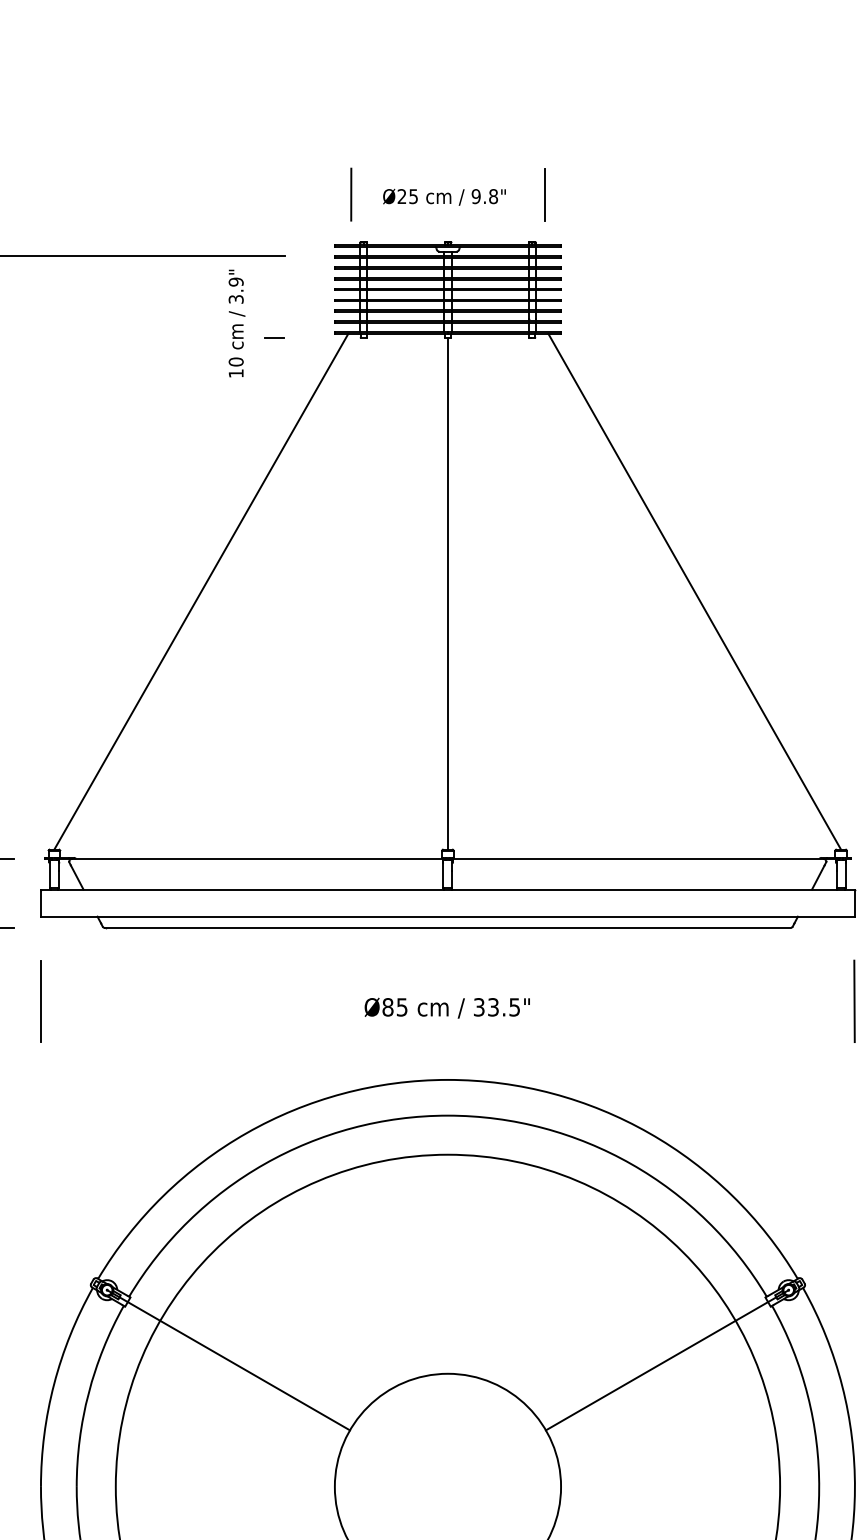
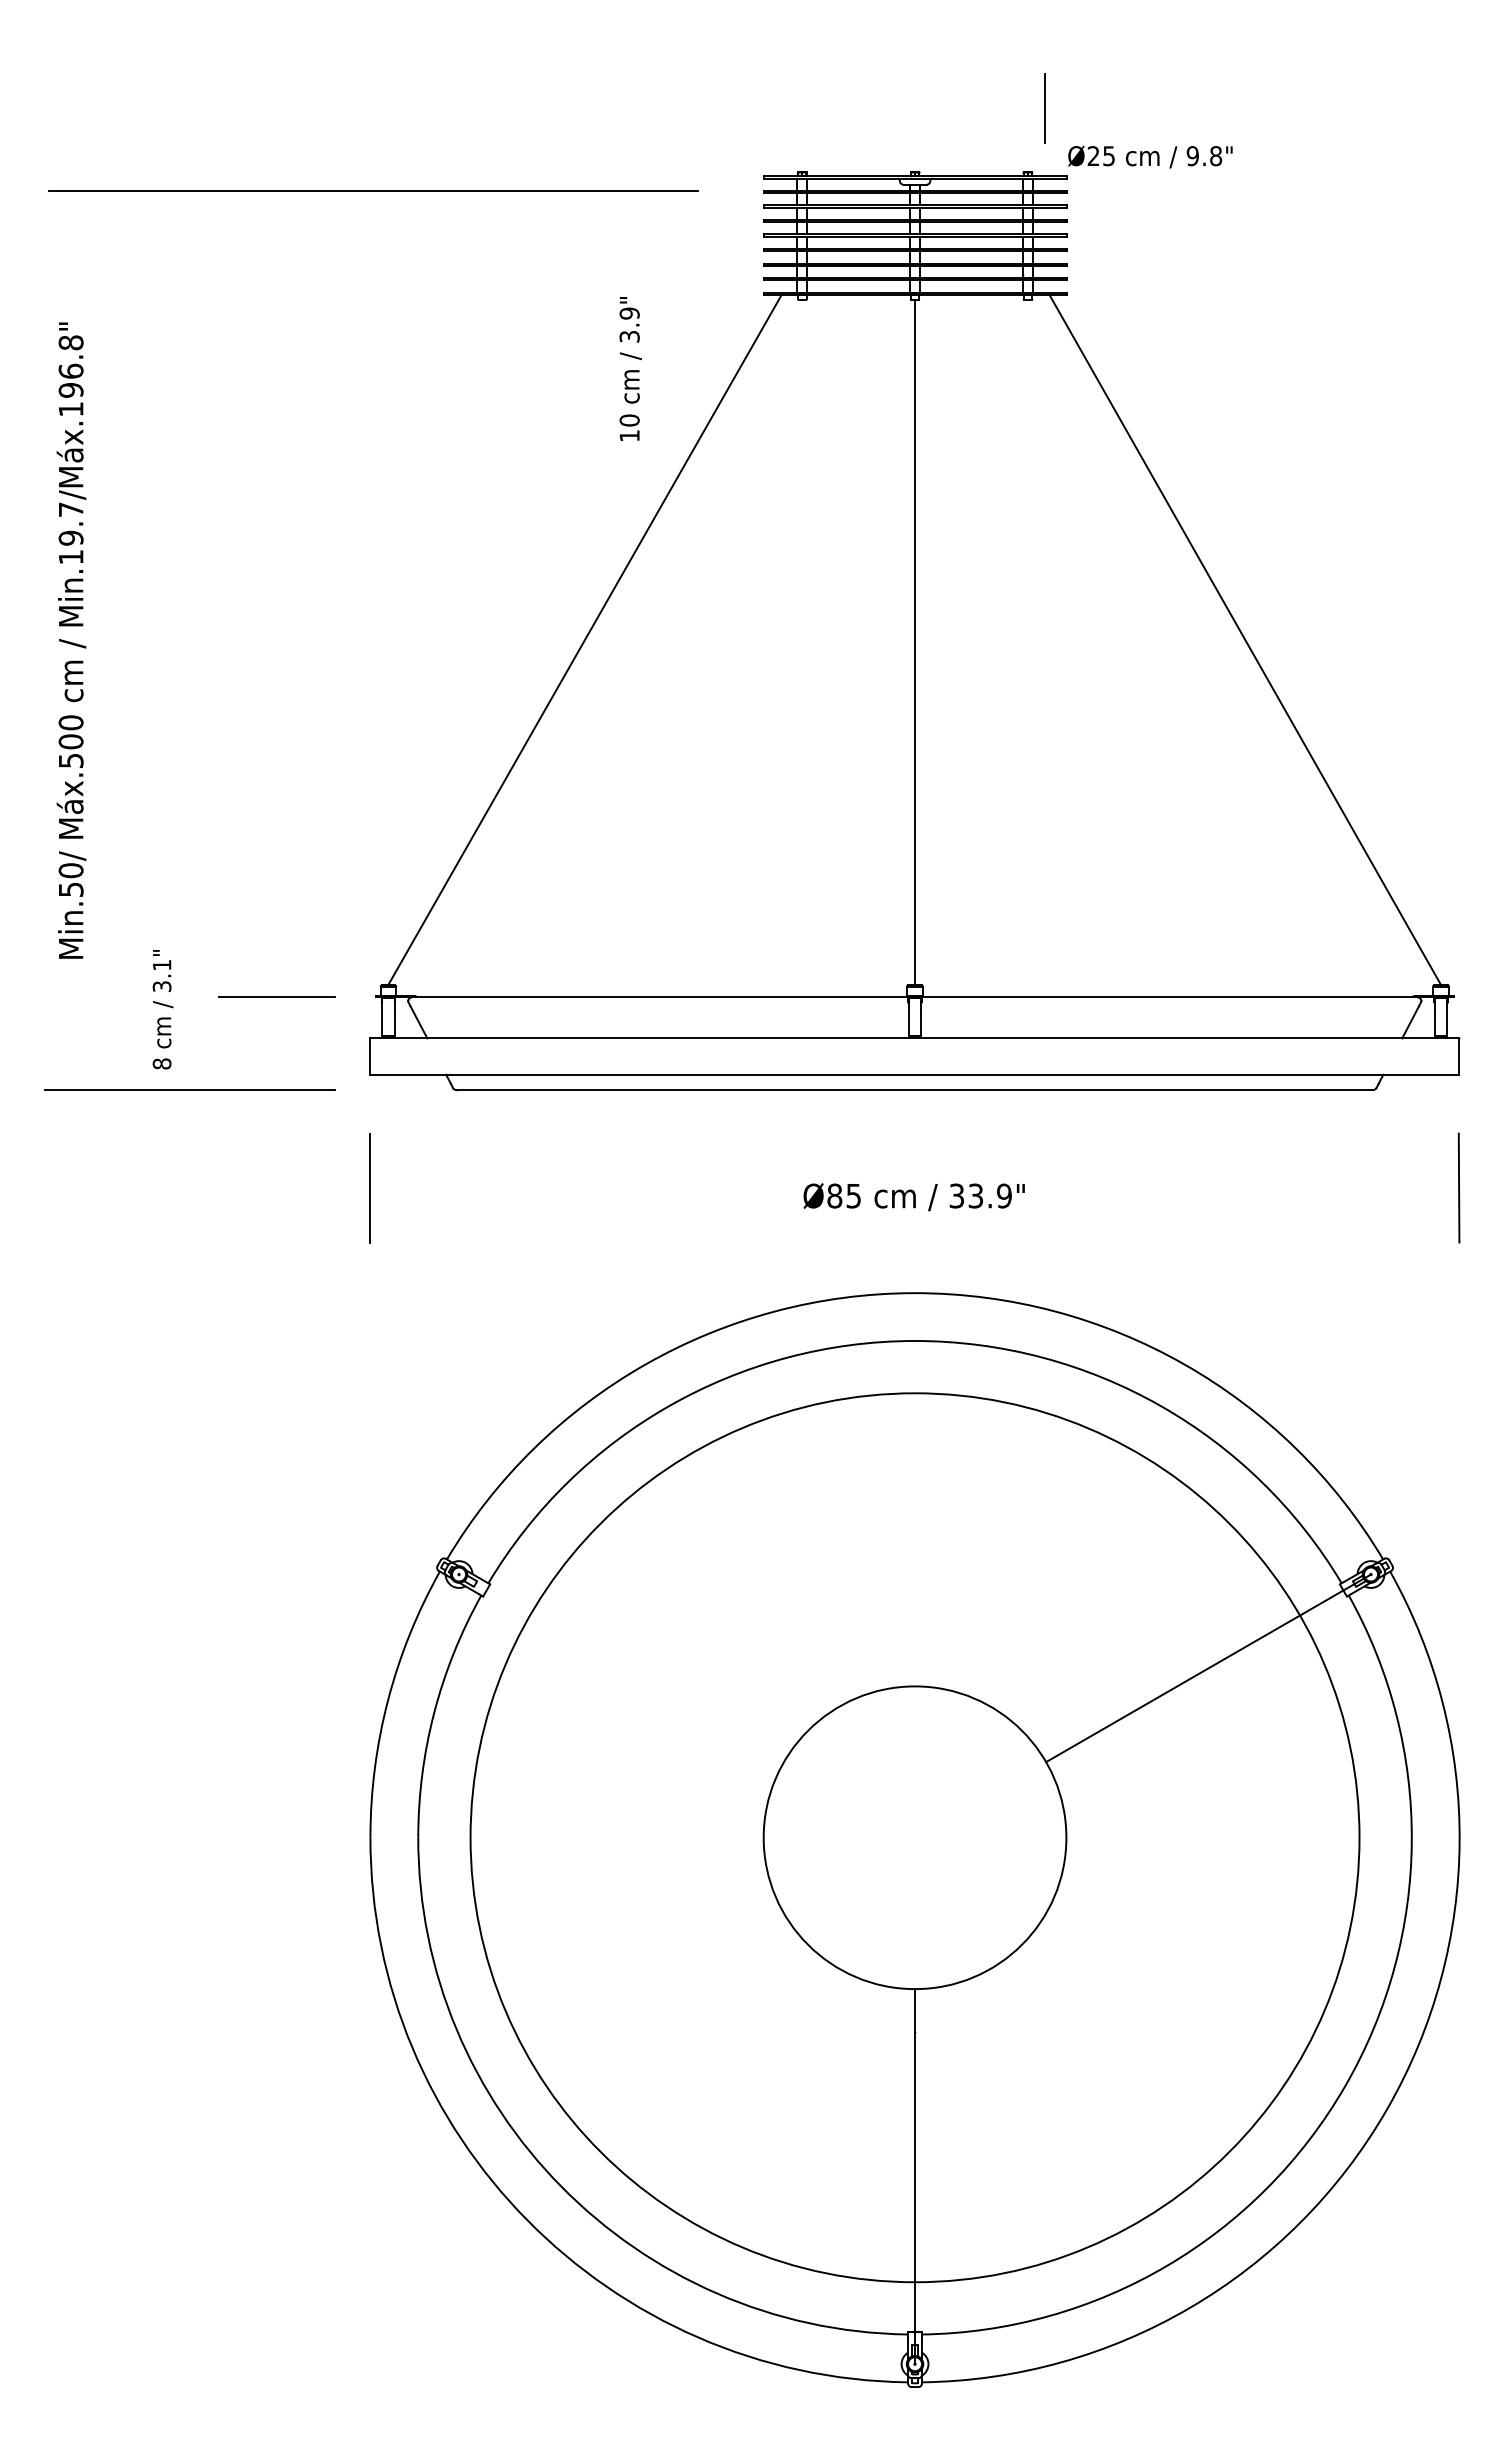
line: (351, 194) -> (785, 108), removed
text: (444, 196) -> (1150, 156), moved
text: (236, 323) -> (630, 368), moved
line: (274, 337) -> (682, 299), removed
text: (514, 1006) -> (1004, 1195), 33.5" -> 33.9"
line: (228, 1360) -> (621, 1668), removed

